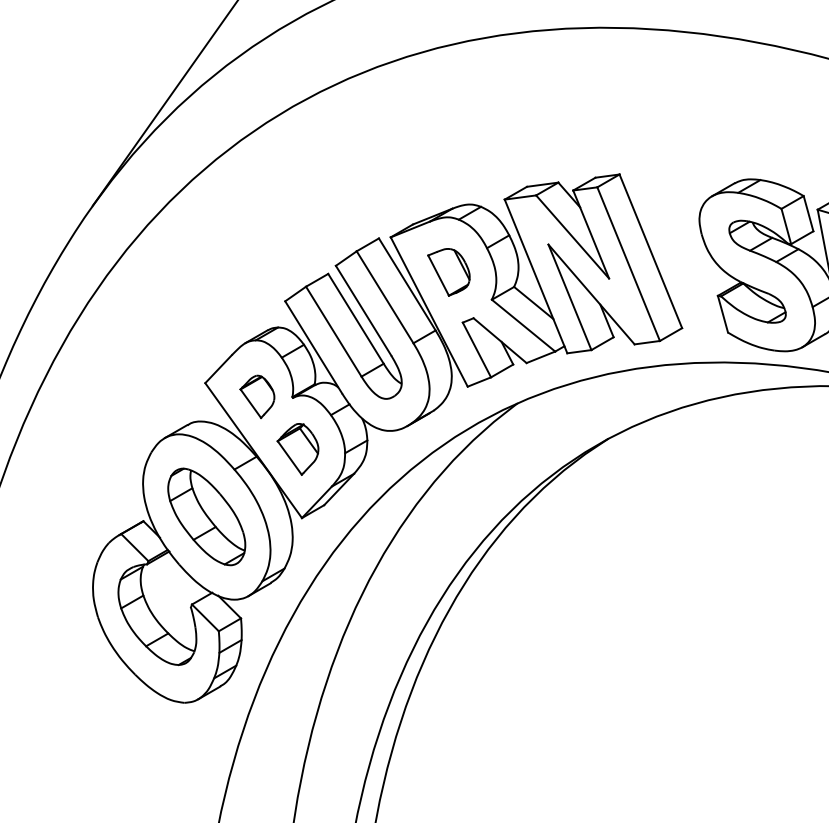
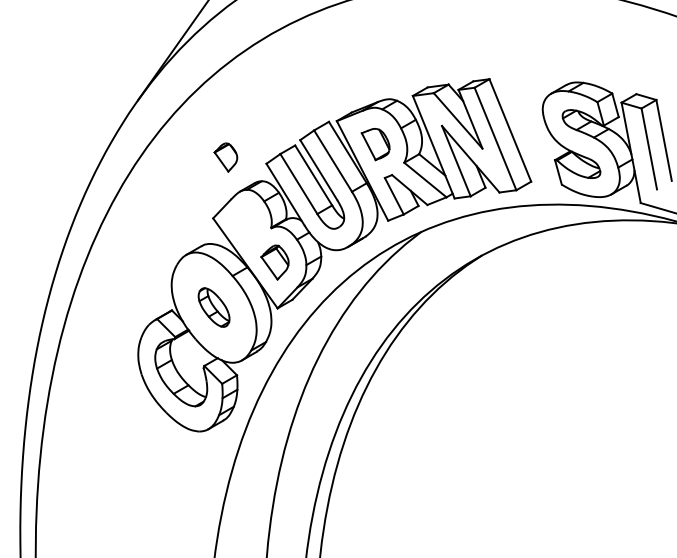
part: (256, 396) -> (225, 157), moved
part: (205, 516) -> (213, 307), size x0.6

